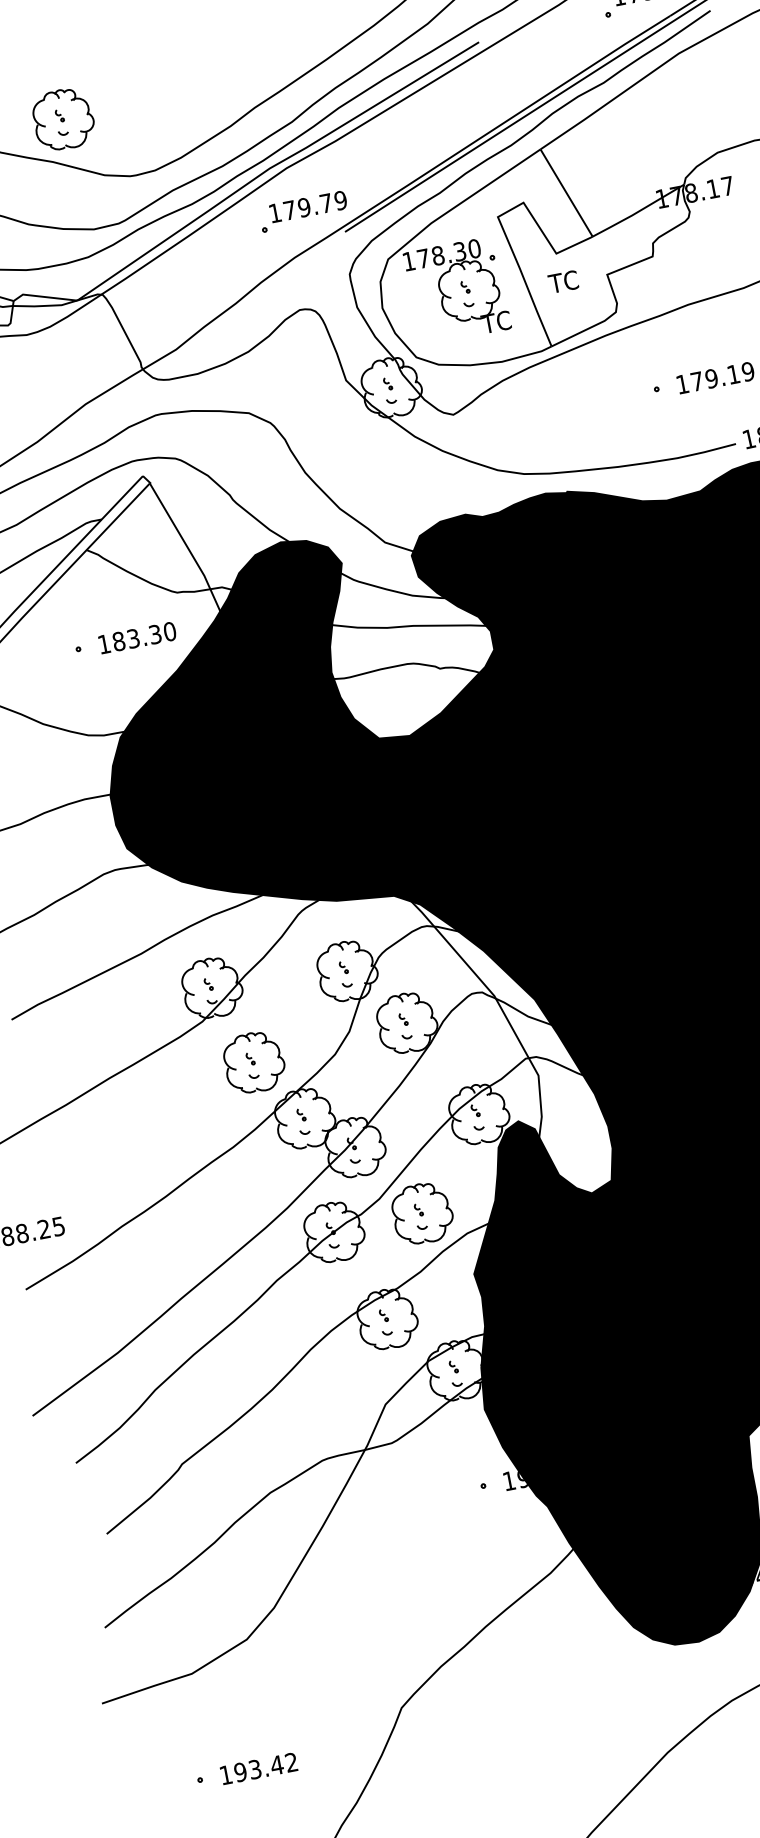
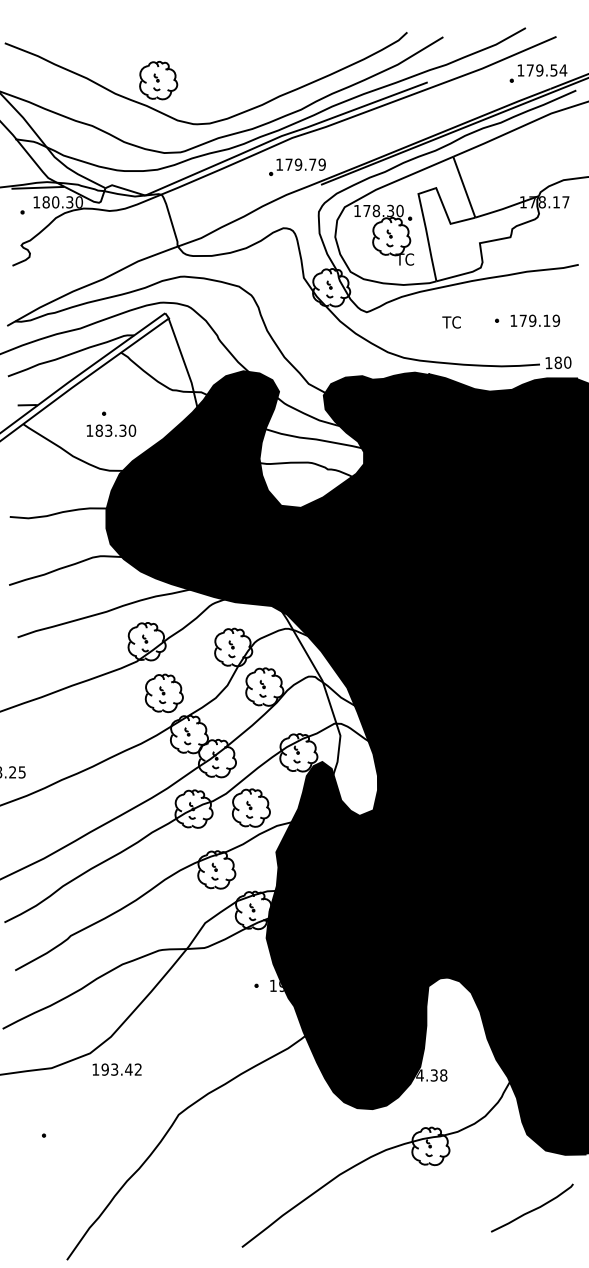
text: (563, 282) -> (451, 322), moved
text: (137, 637) -> (111, 430), moved
text: (257, 1768) -> (116, 1069), moved

